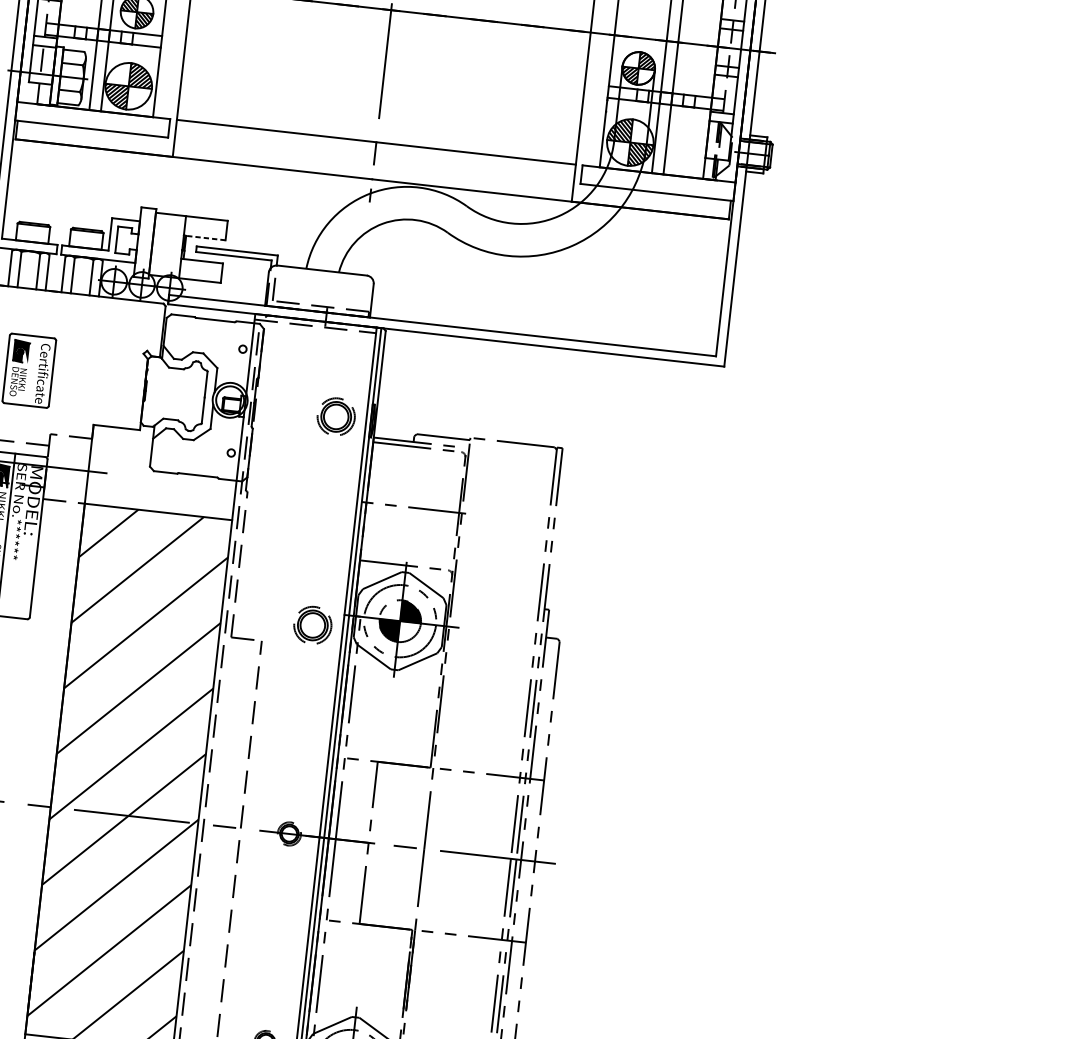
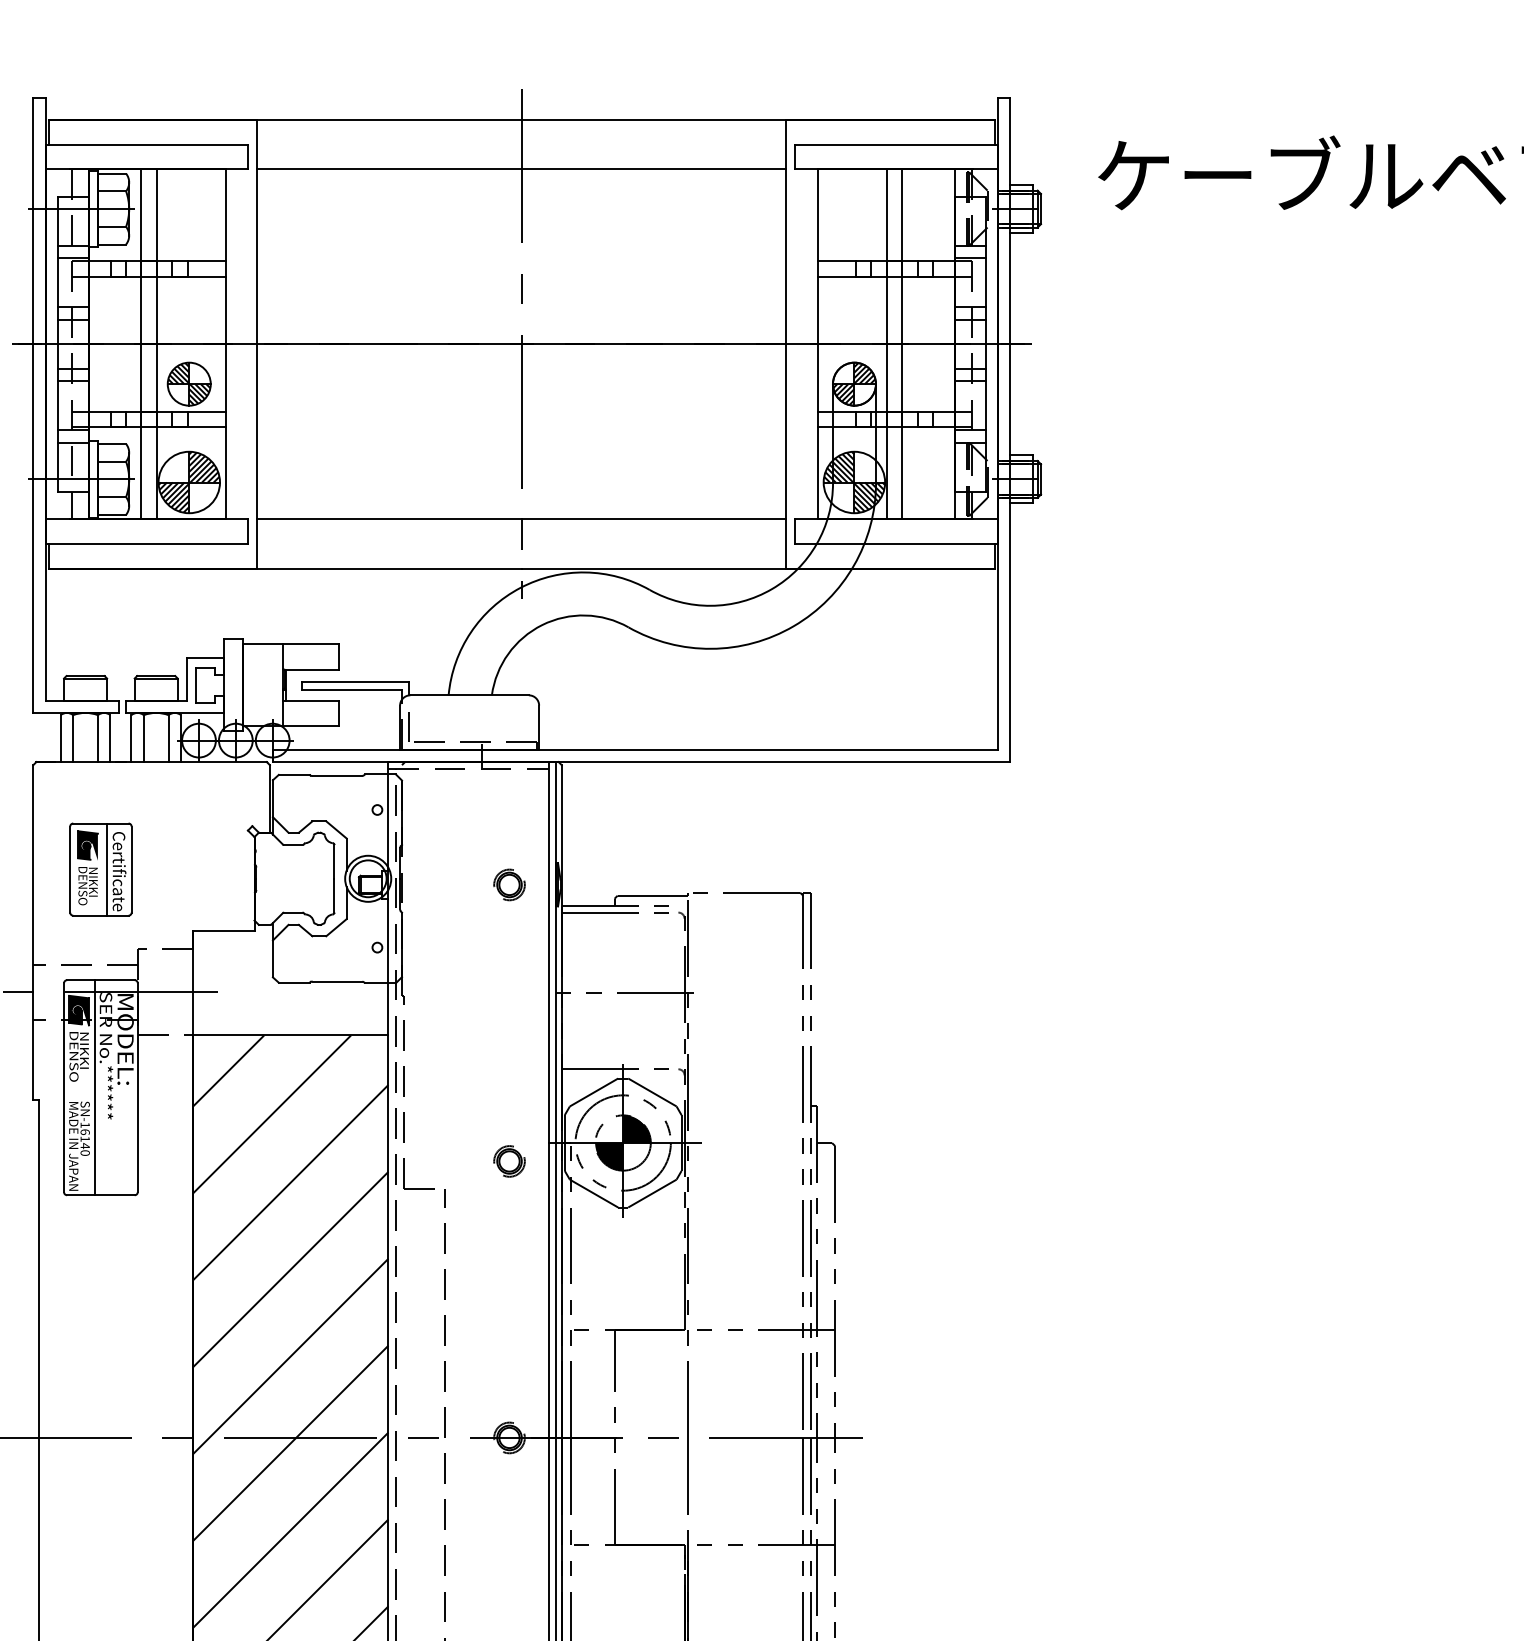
line: (205, 237) -> (311, 669), dashed -> solid
line: (34, 371) -> (107, 869), added
part: (336, 416) -> (509, 884), size x0.62
part: (312, 625) -> (509, 1161), size x0.62

